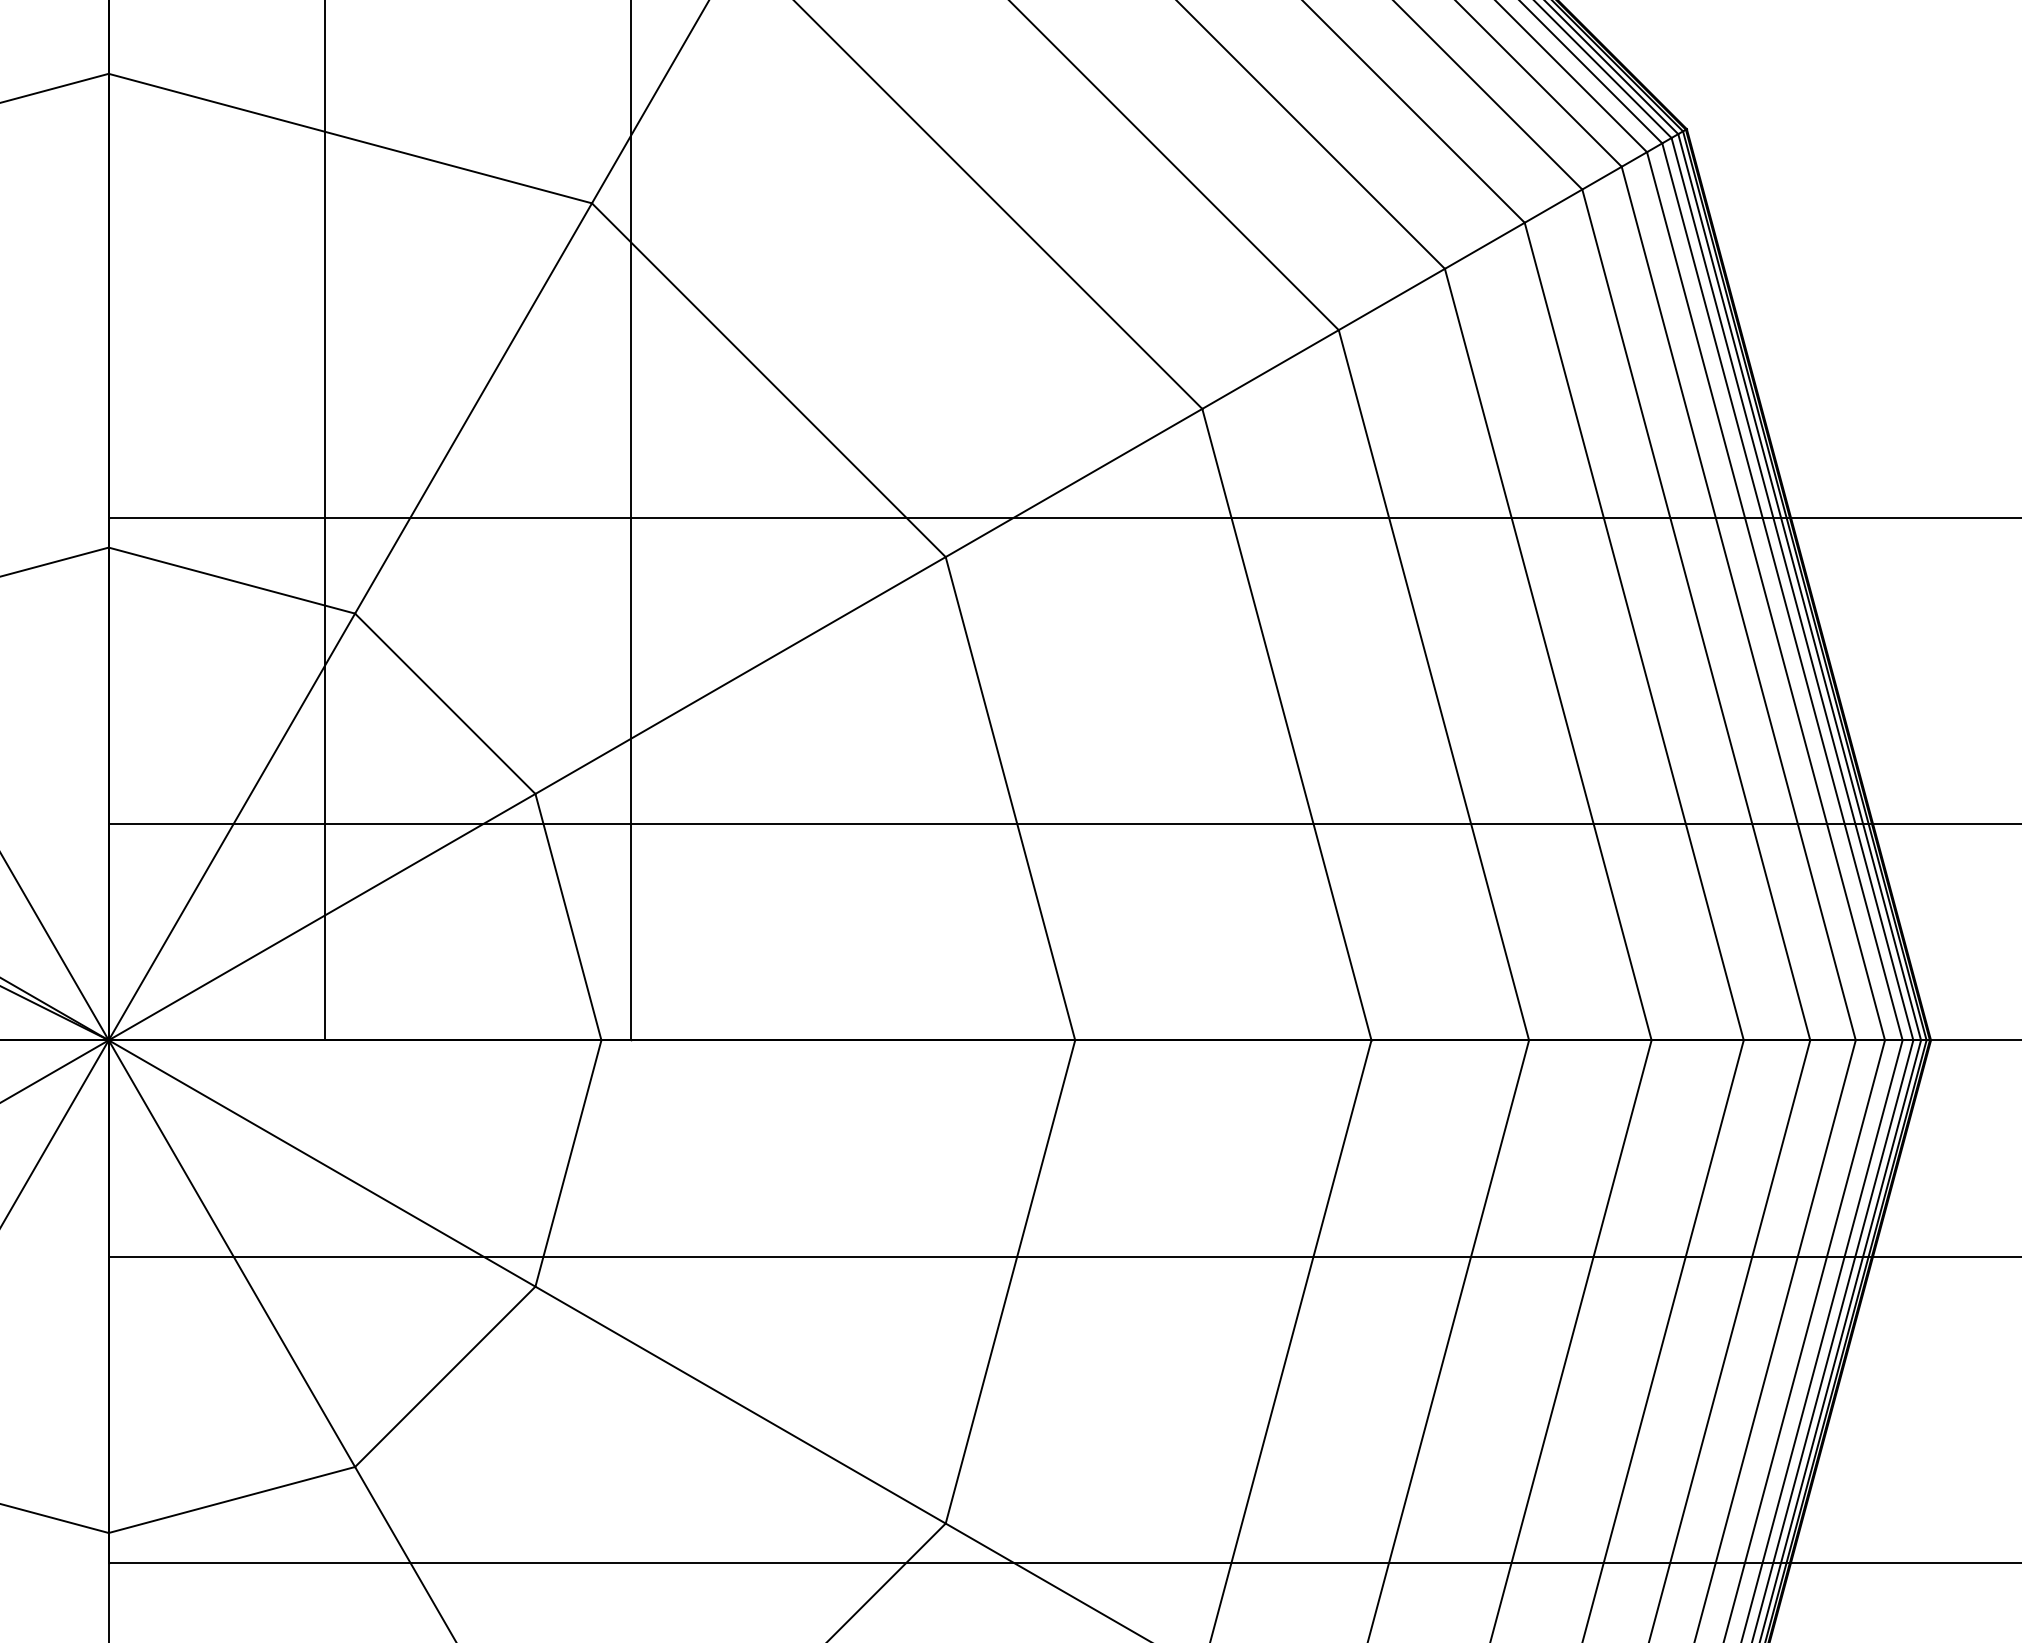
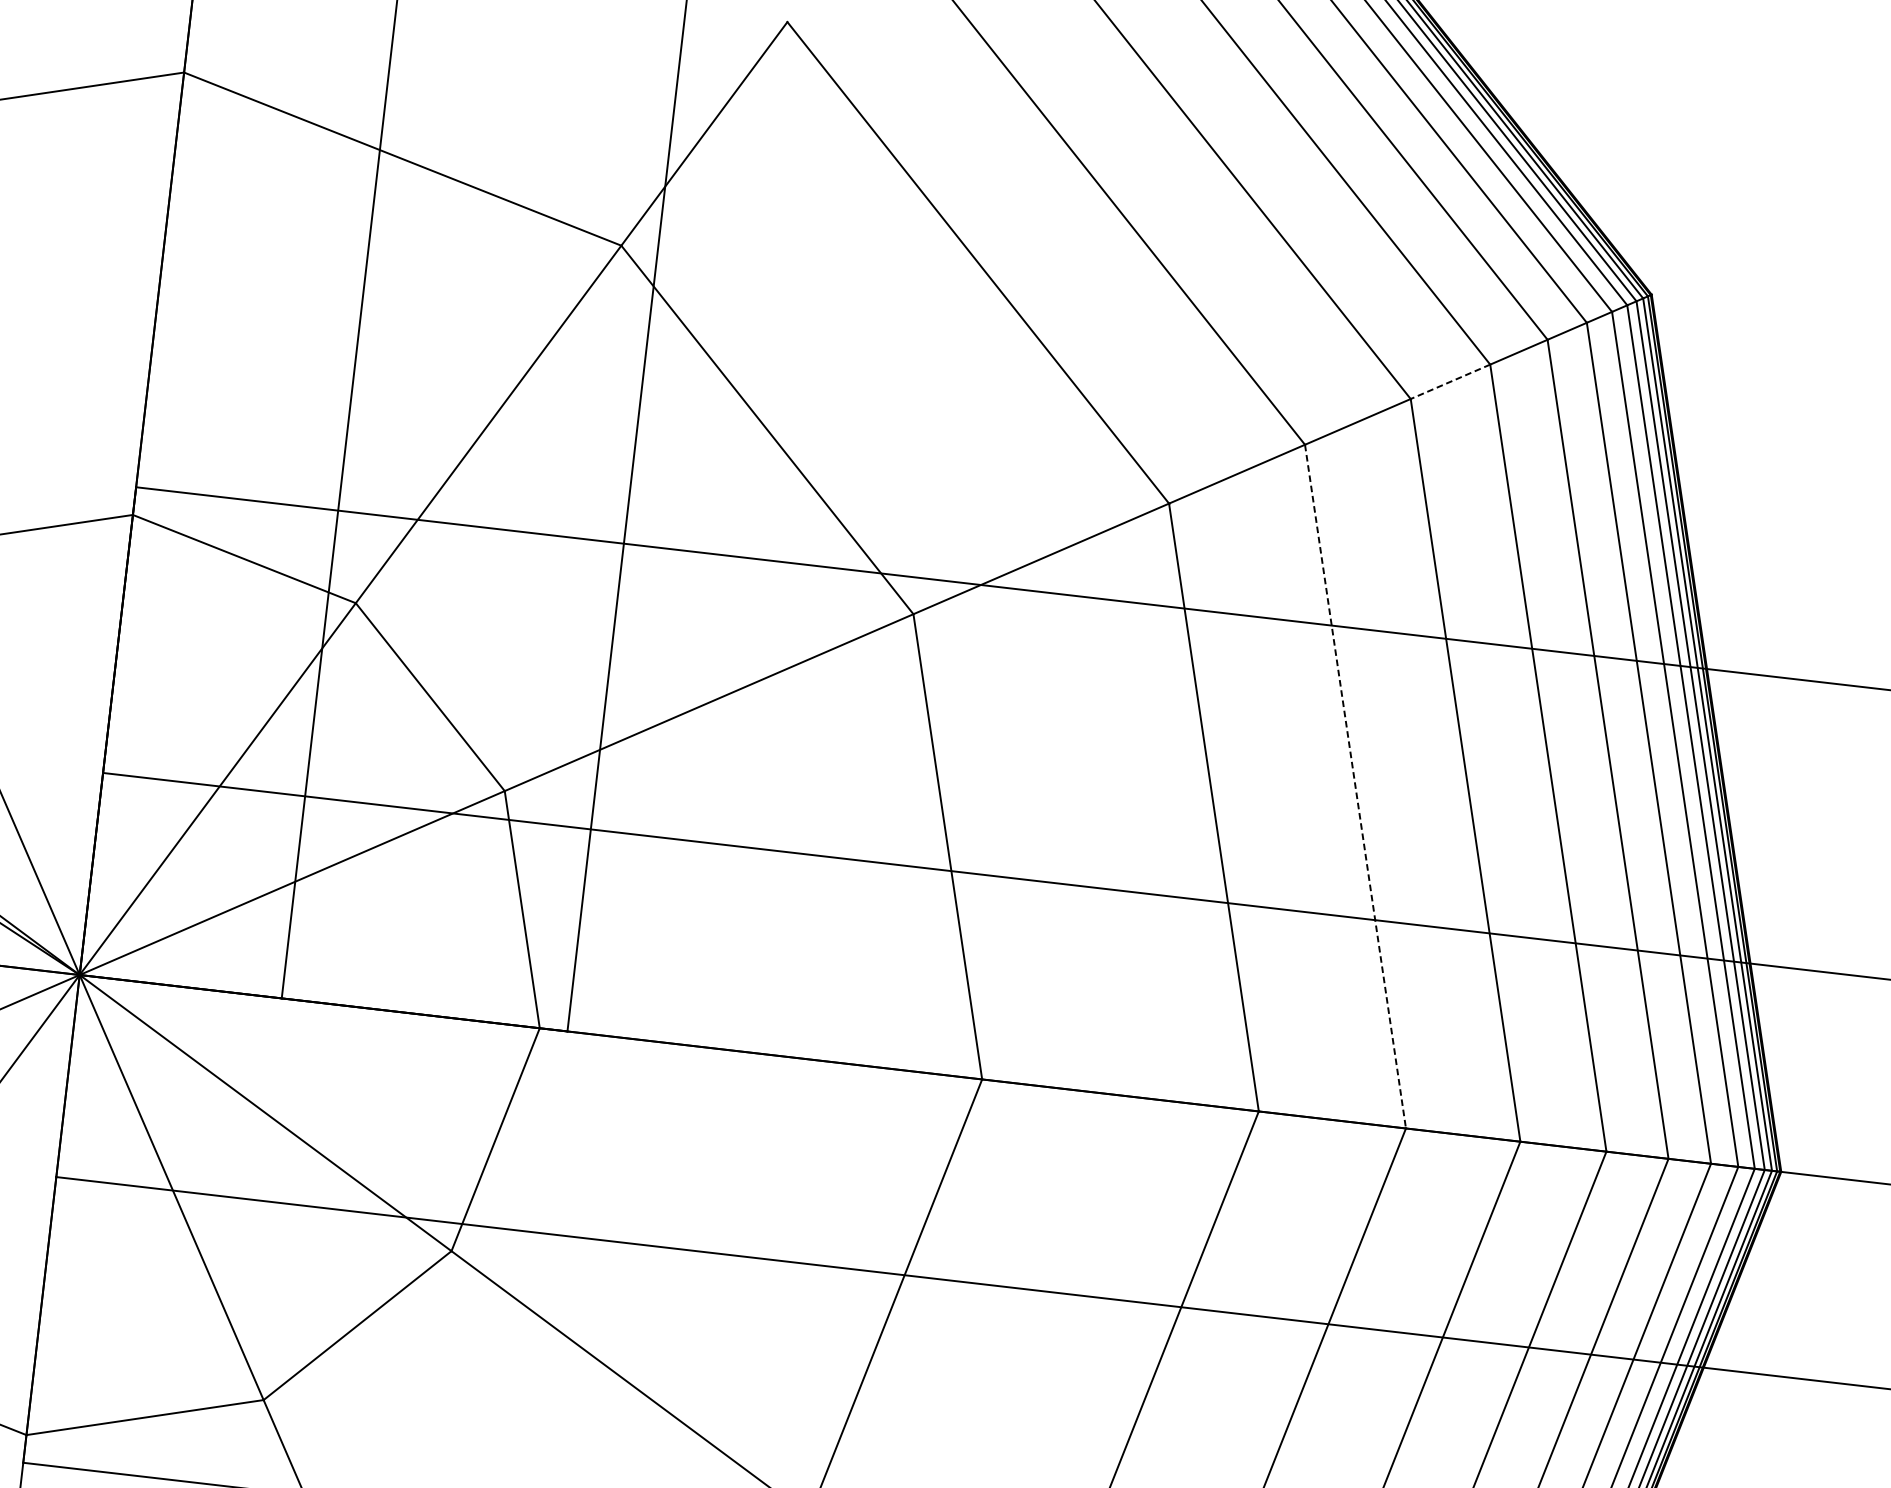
line: (1484, 246) -> (1450, 382), solid -> dashed
line: (1433, 685) -> (1355, 786), solid -> dashed

